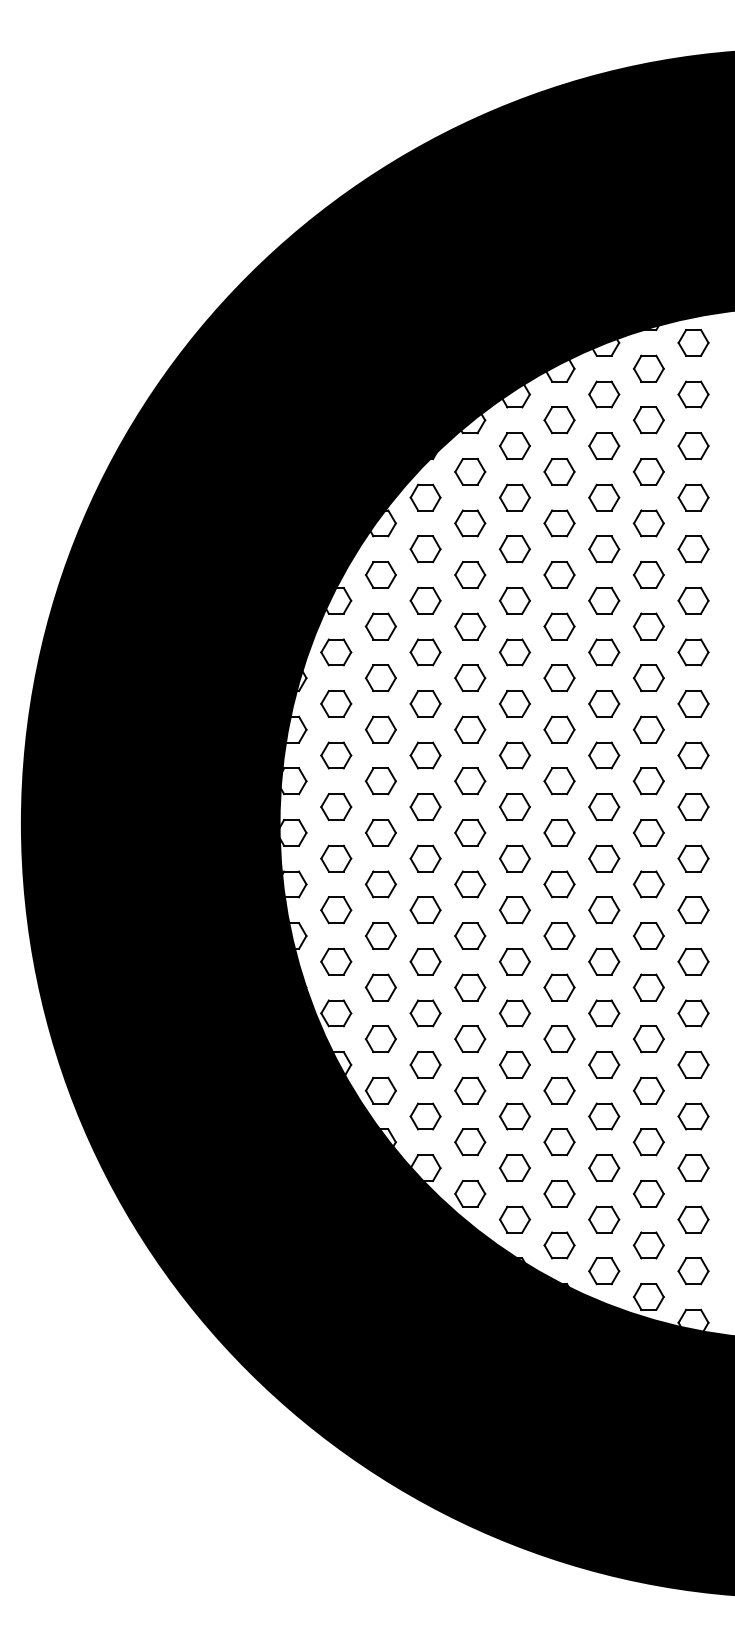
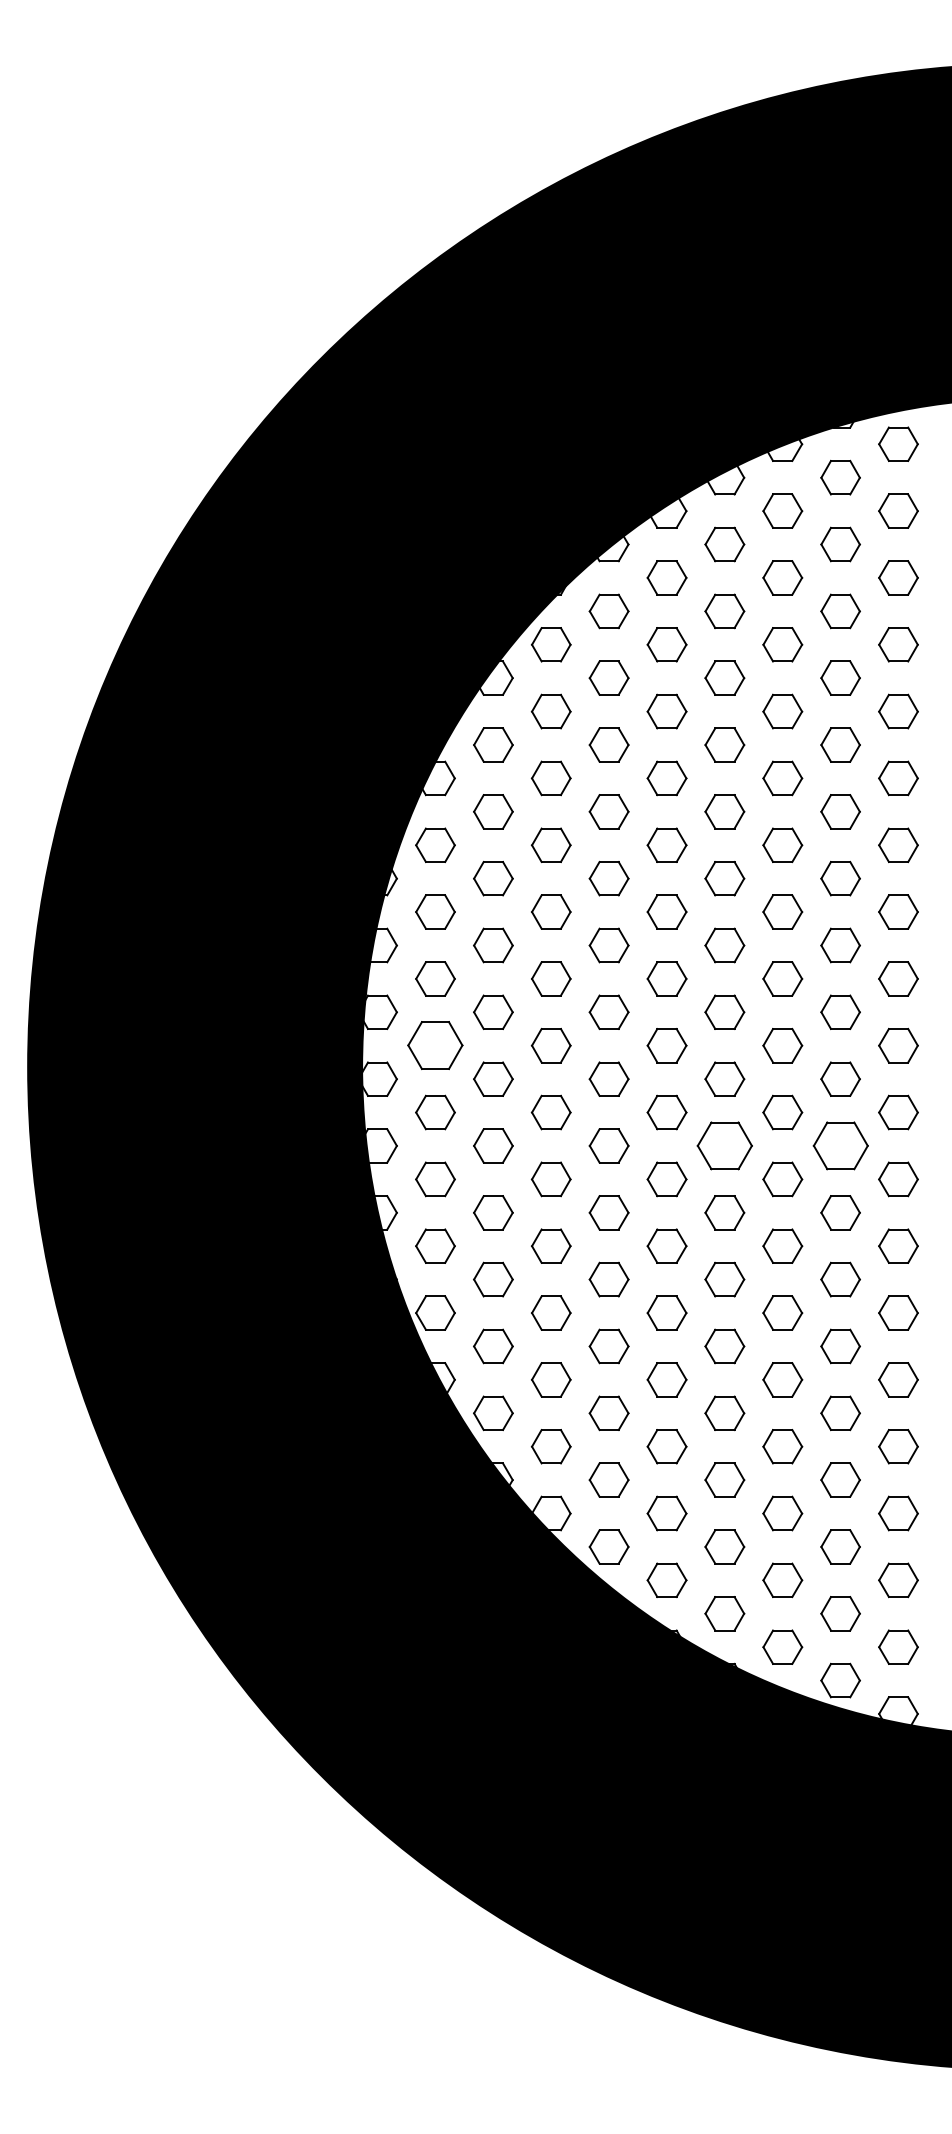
part: (336, 807) -> (435, 1046), size x1.4
part: (559, 884) -> (724, 1146), size x1.4
part: (648, 884) -> (840, 1146), size x1.4

